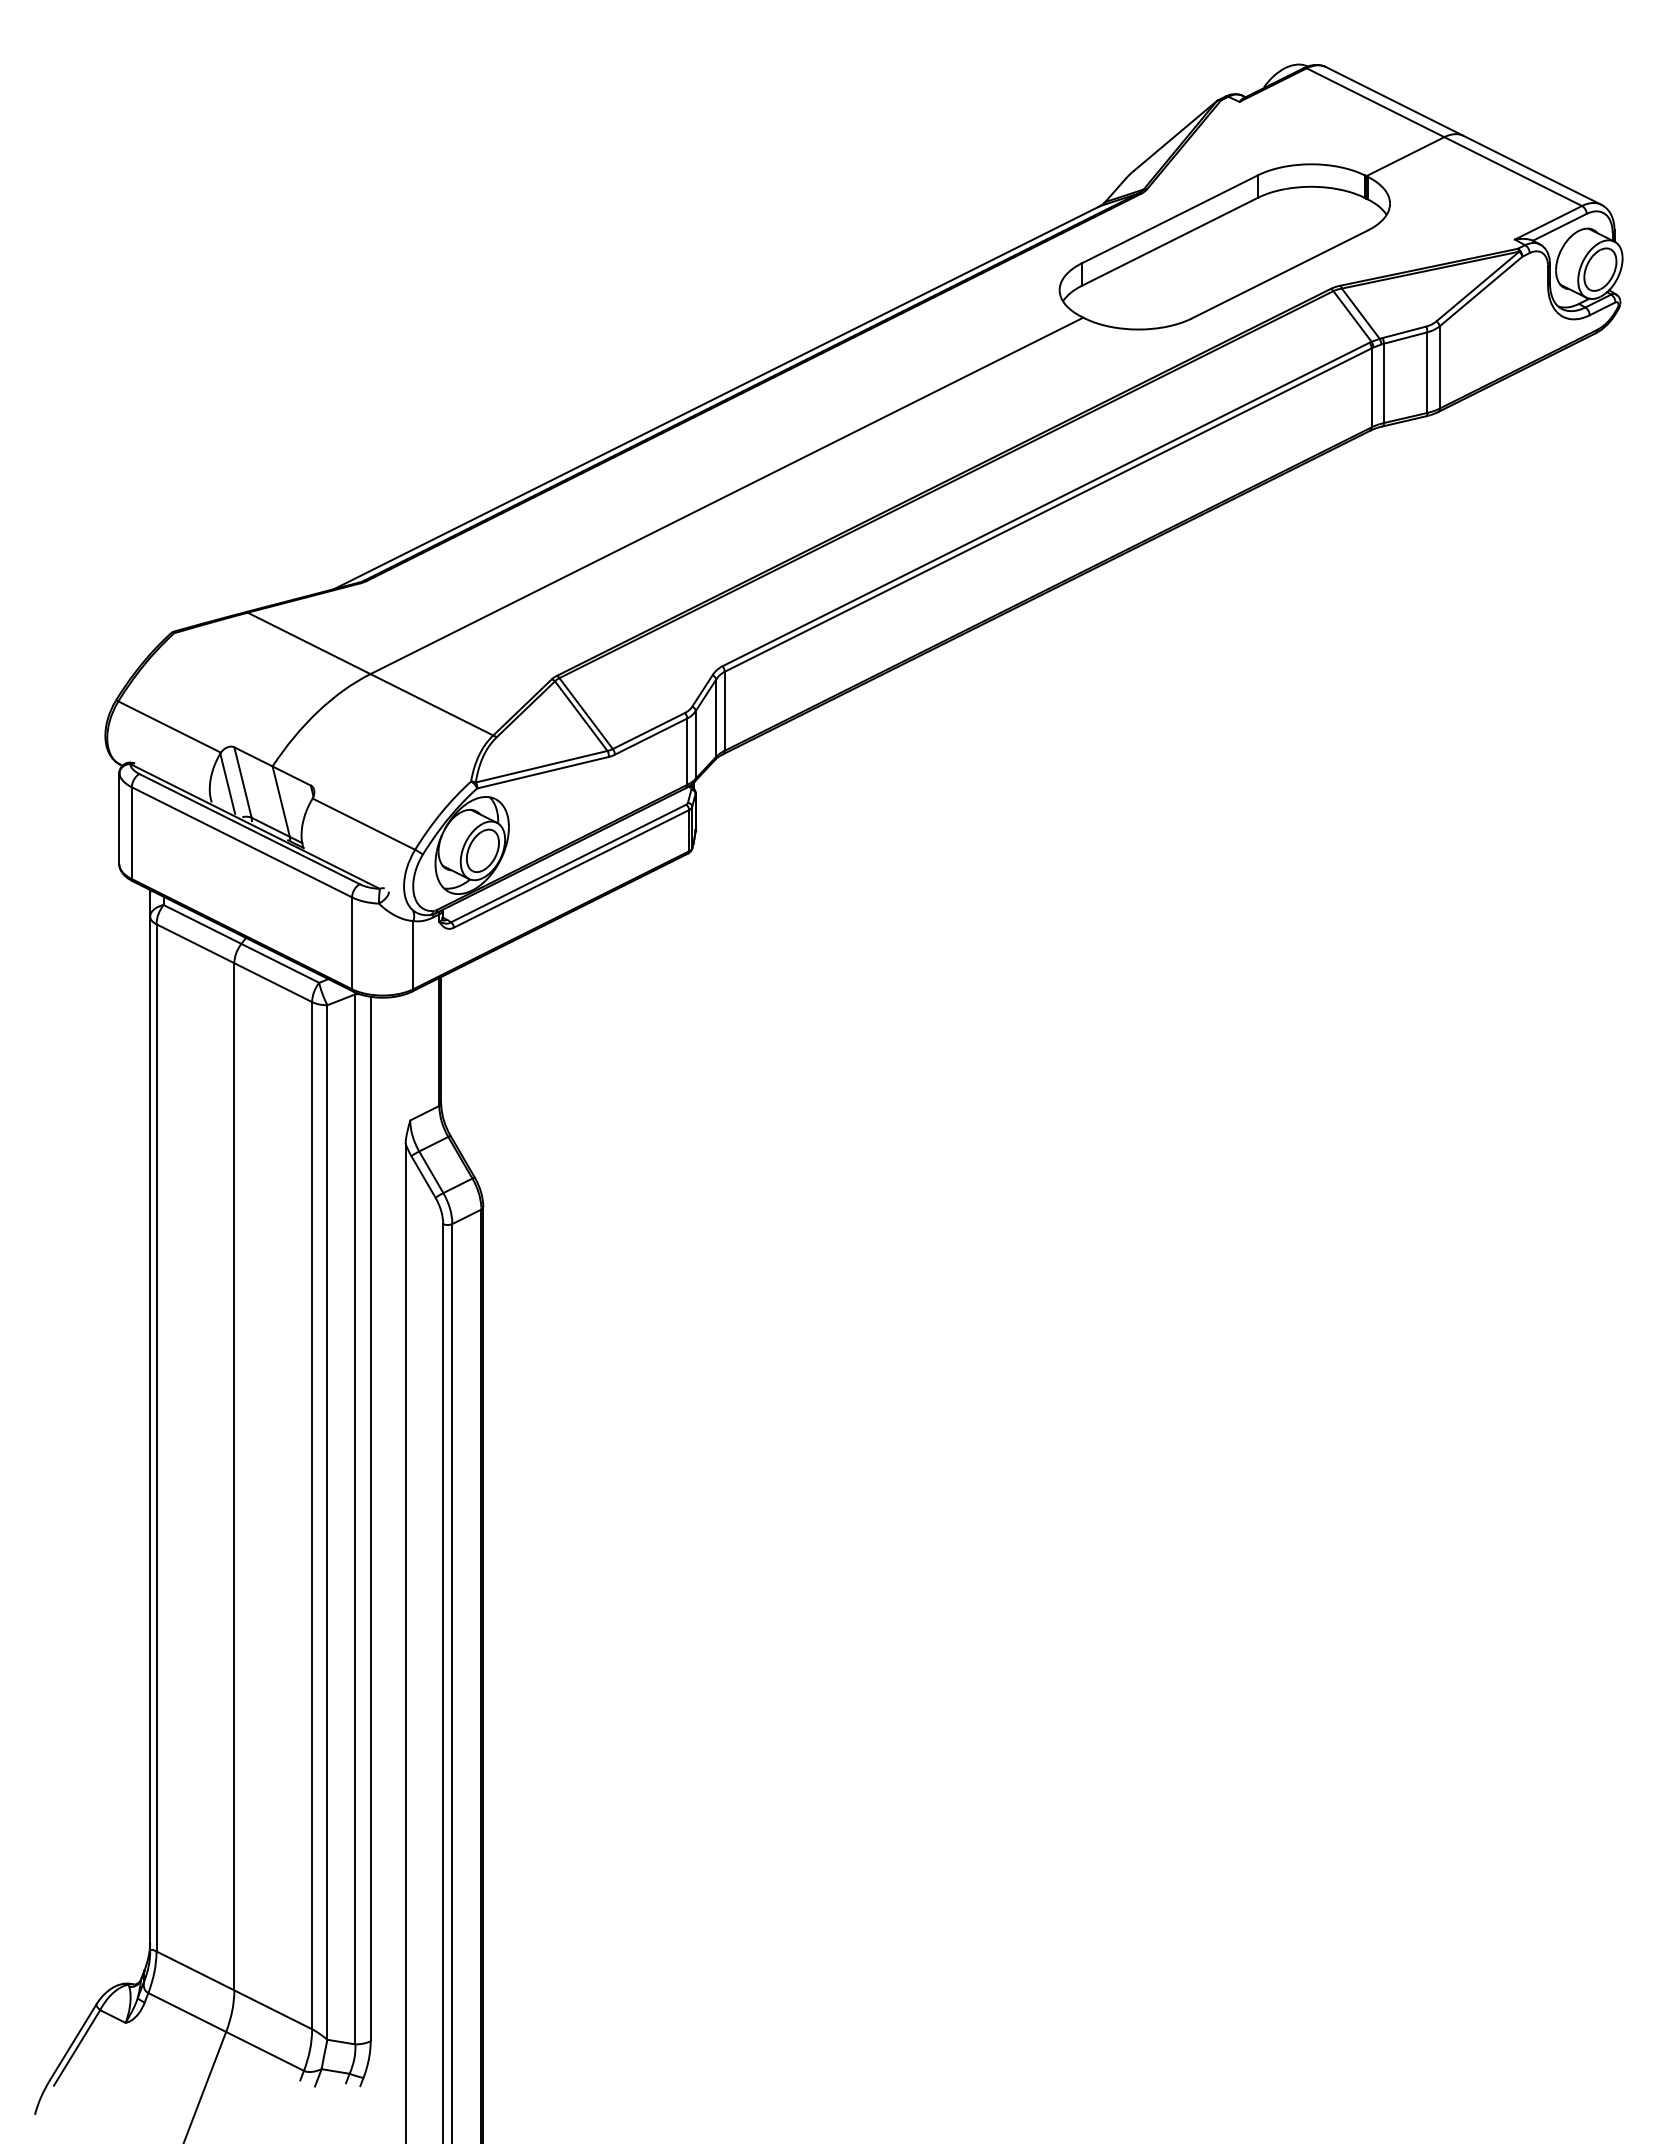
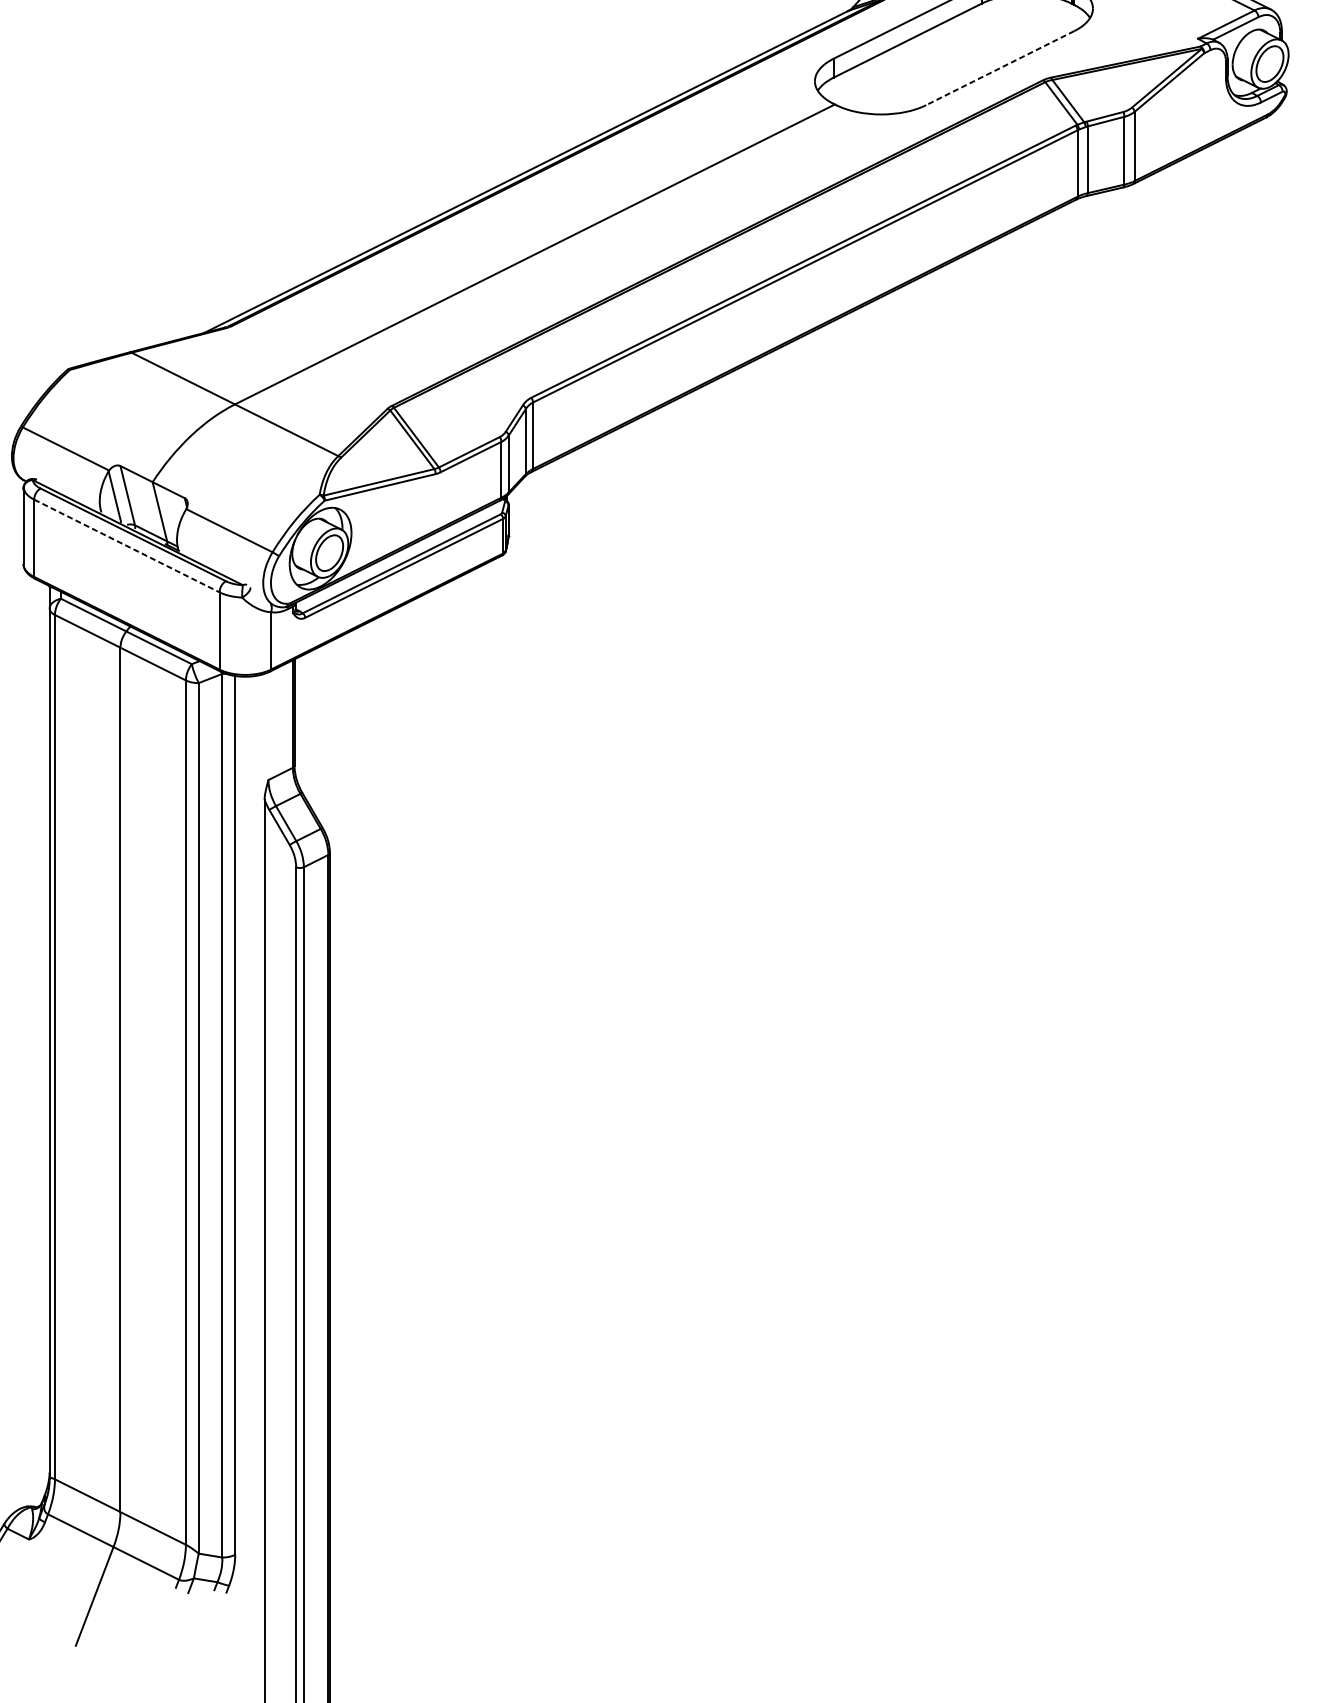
line: (1279, 274) -> (999, 68), solid -> dashed
line: (242, 842) -> (127, 546), solid -> dashed

